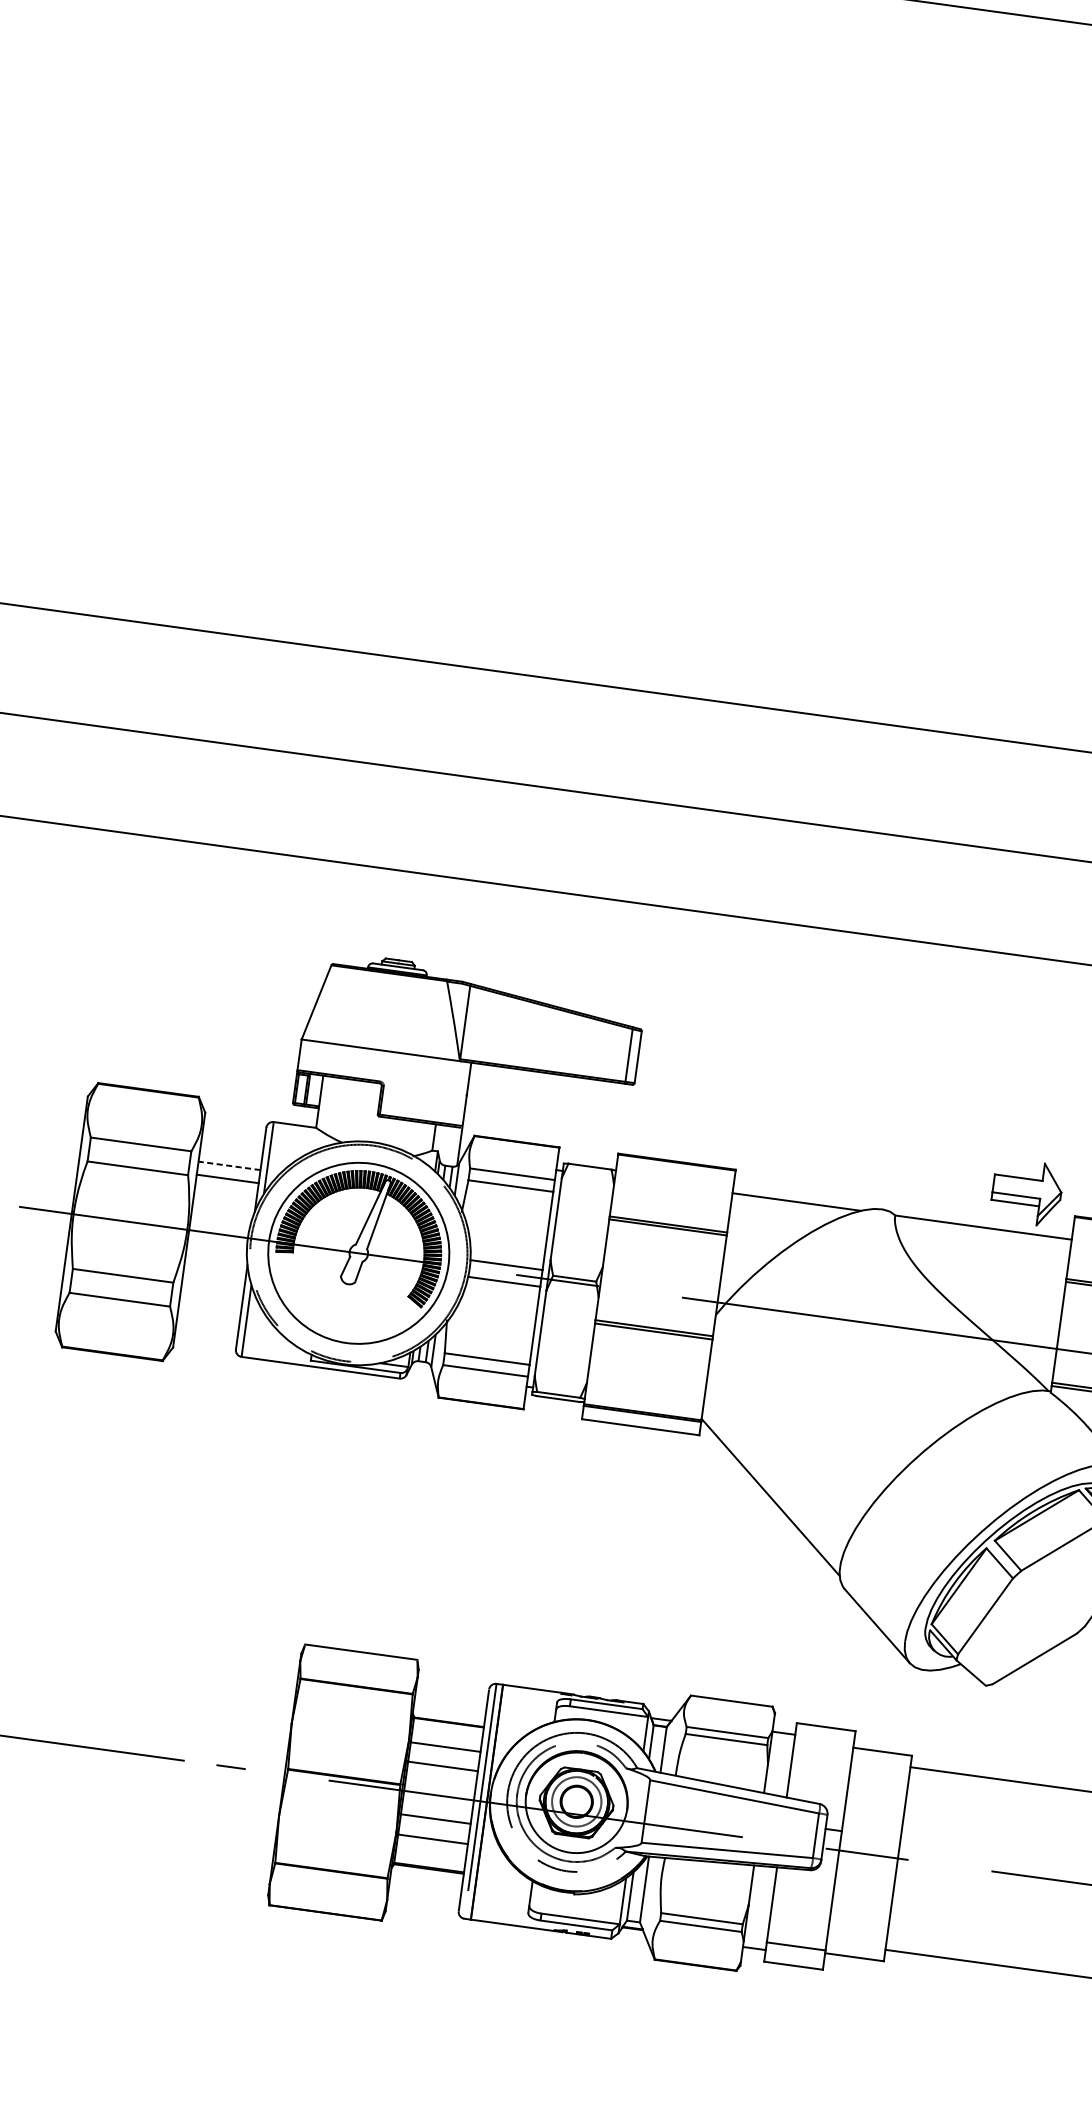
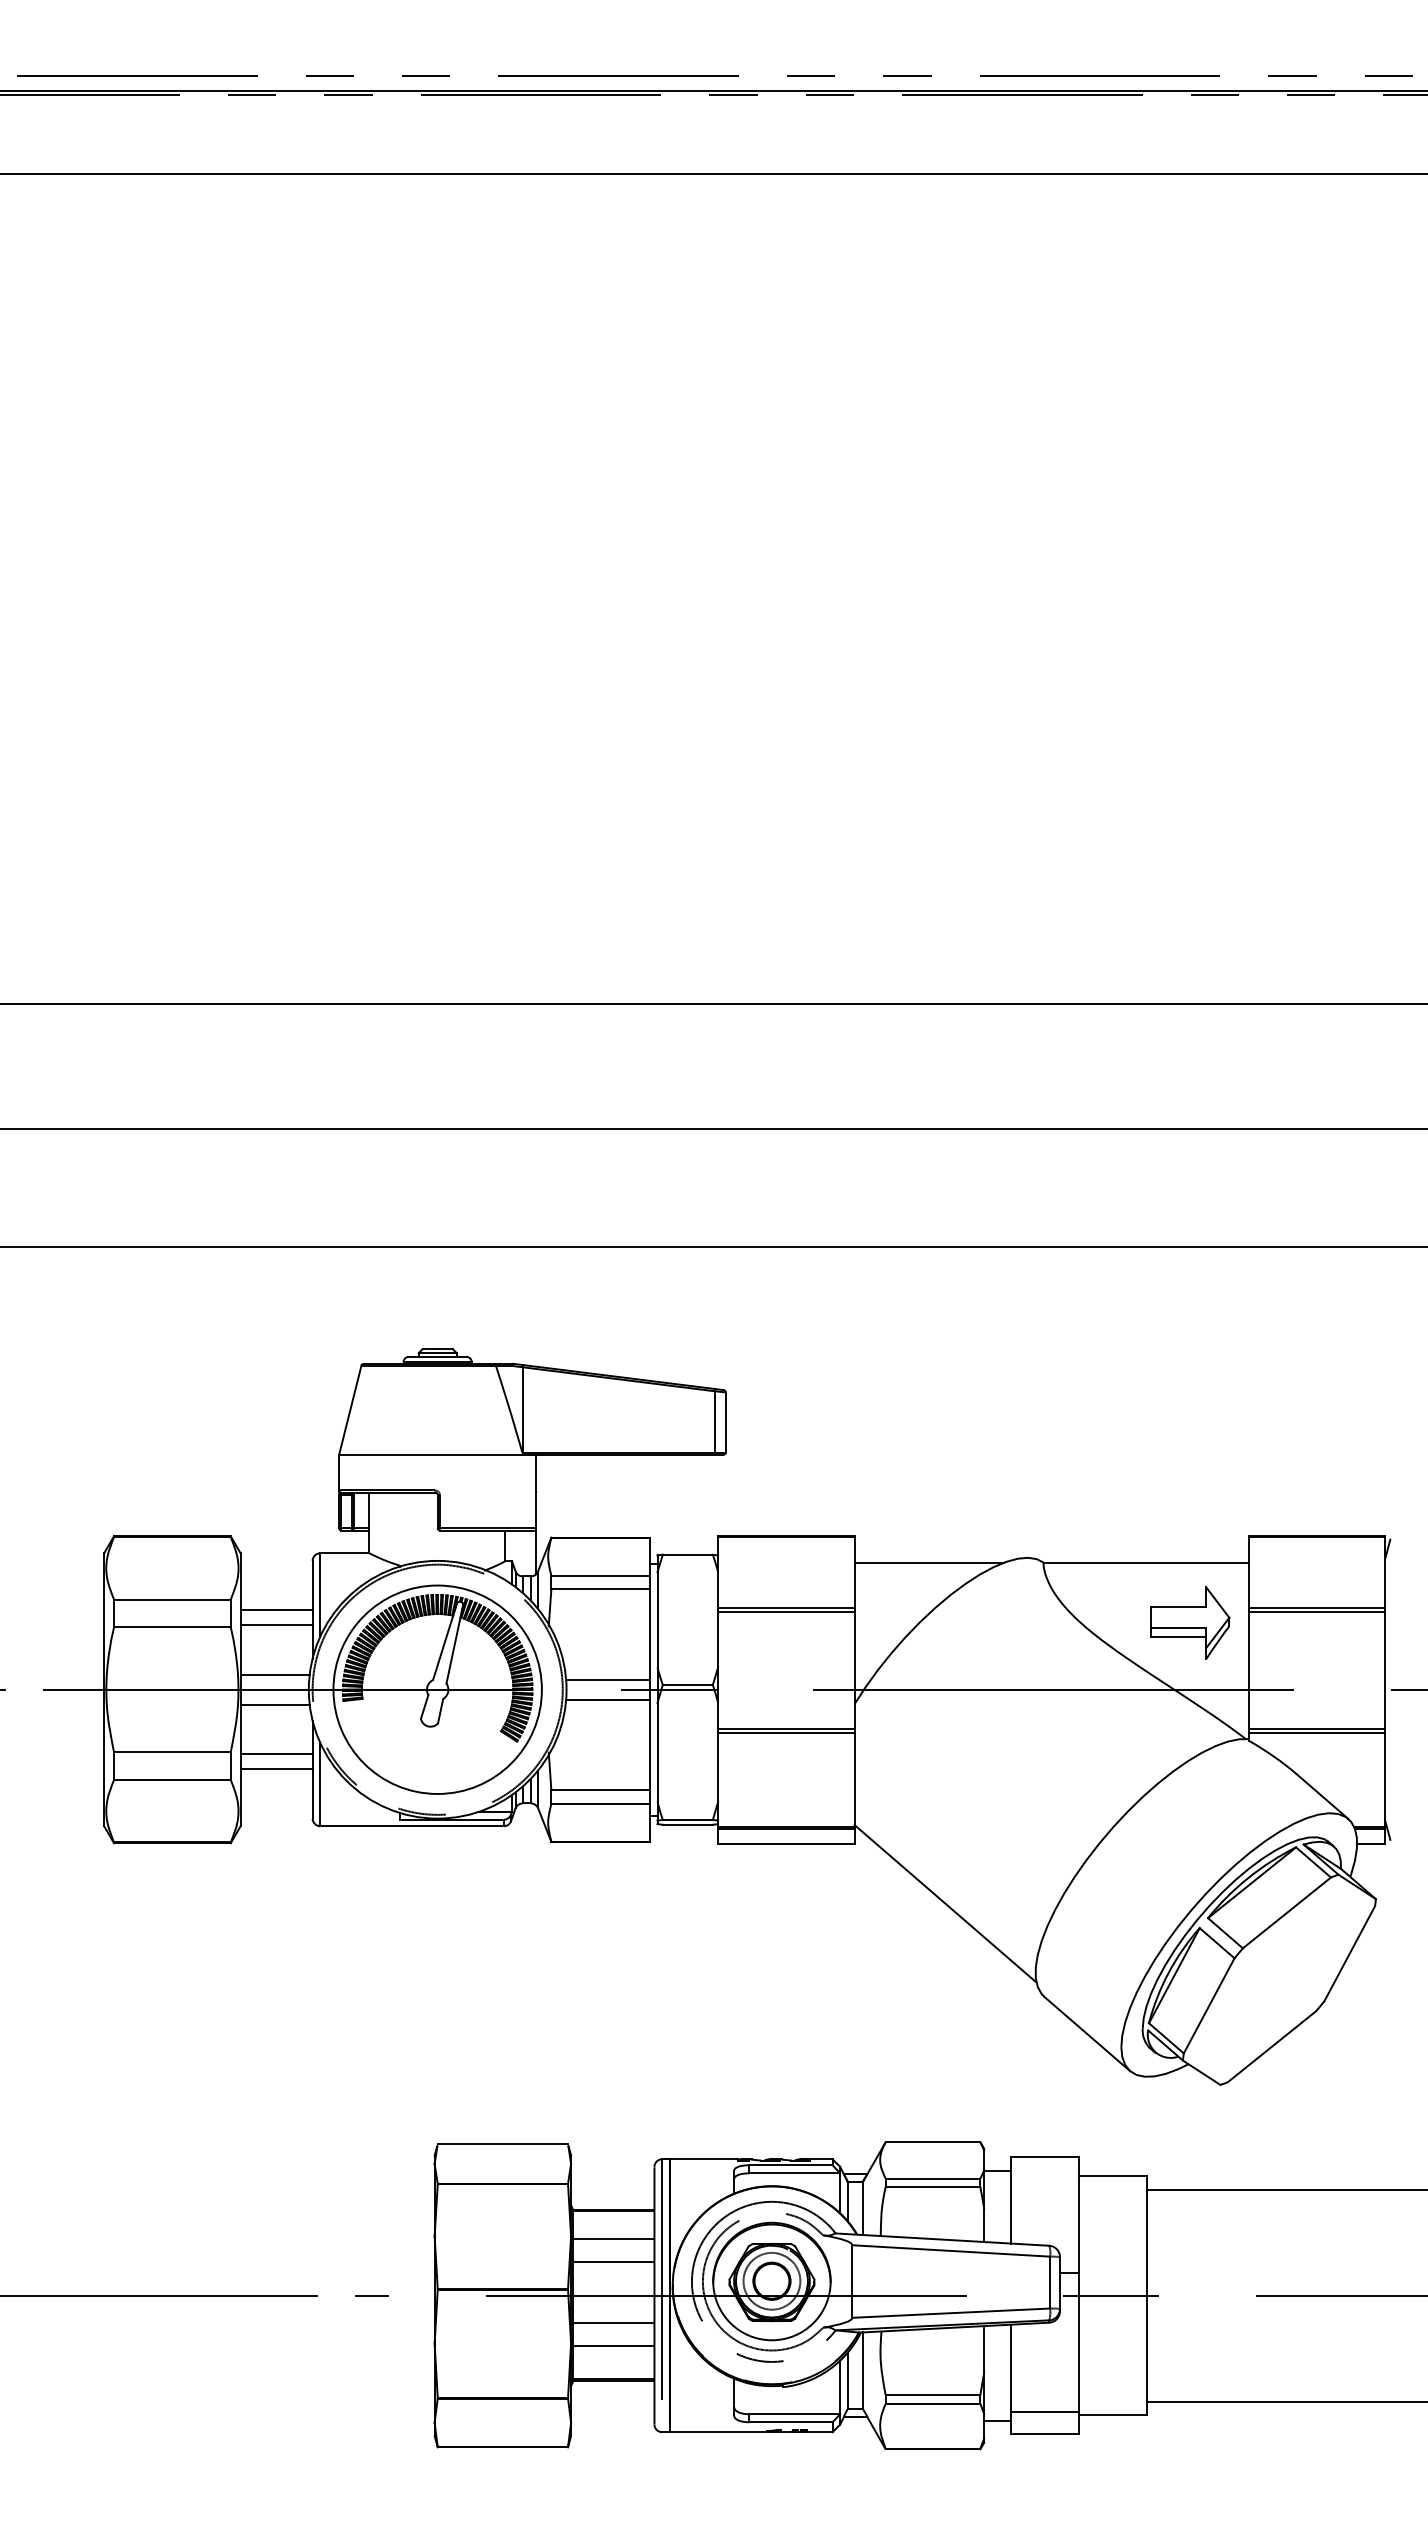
line: (229, 1166) -> (276, 1610), dashed -> solid
part: (1027, 1192) -> (1190, 1622), moved
line: (220, 1220) -> (274, 1674), added
line: (216, 1246) -> (274, 1704), added
line: (212, 1290) -> (276, 1754), added
line: (210, 1302) -> (276, 1769), added

